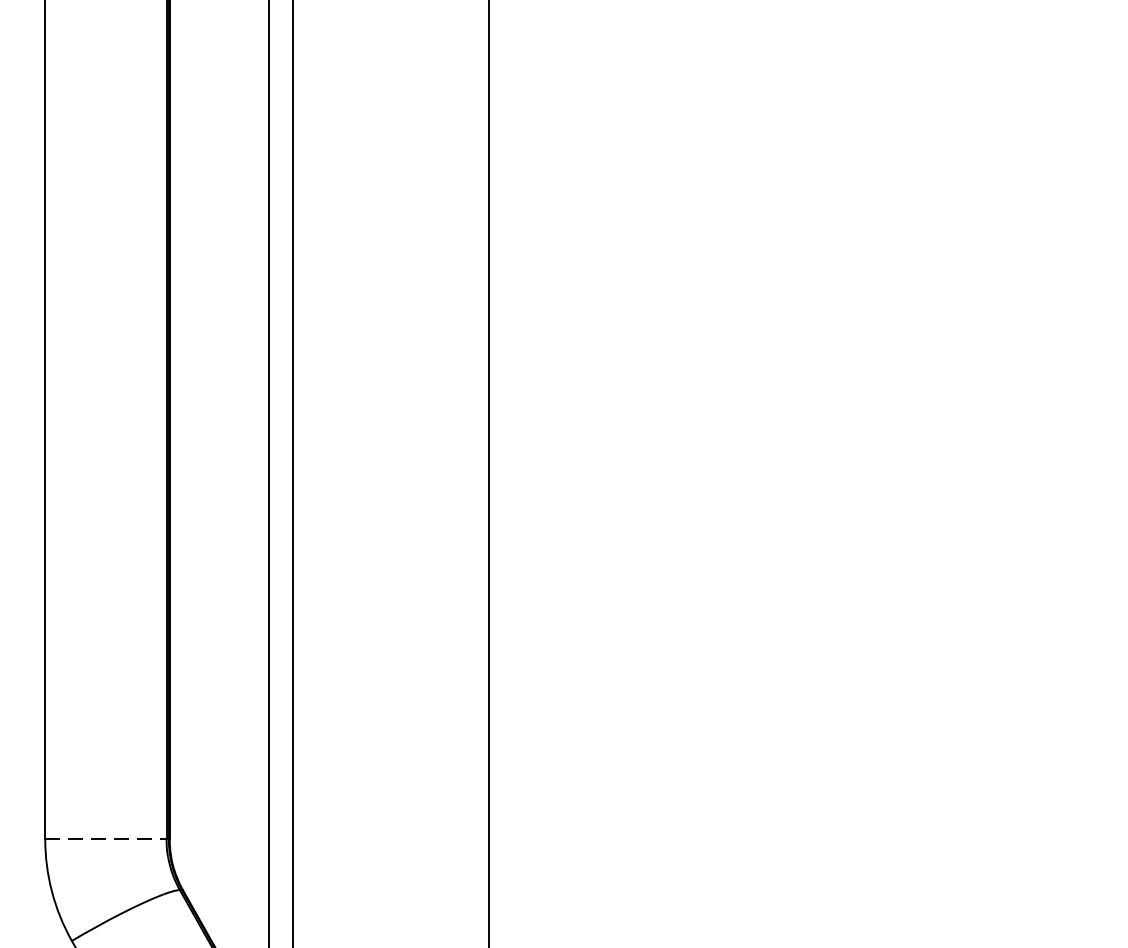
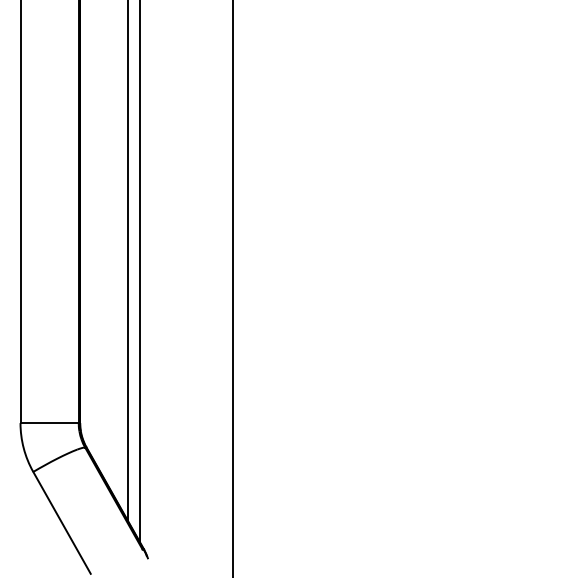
line: (107, 840) -> (50, 423), dashed -> solid

